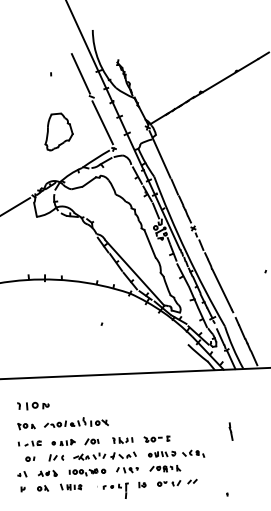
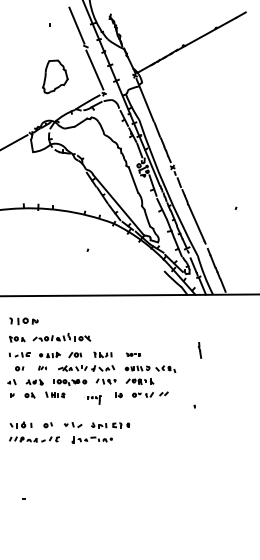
part: (156, 438) -> (133, 354), size x0.6
part: (55, 456) -> (42, 367), size x0.6
part: (112, 490) -> (92, 399), size x0.6

